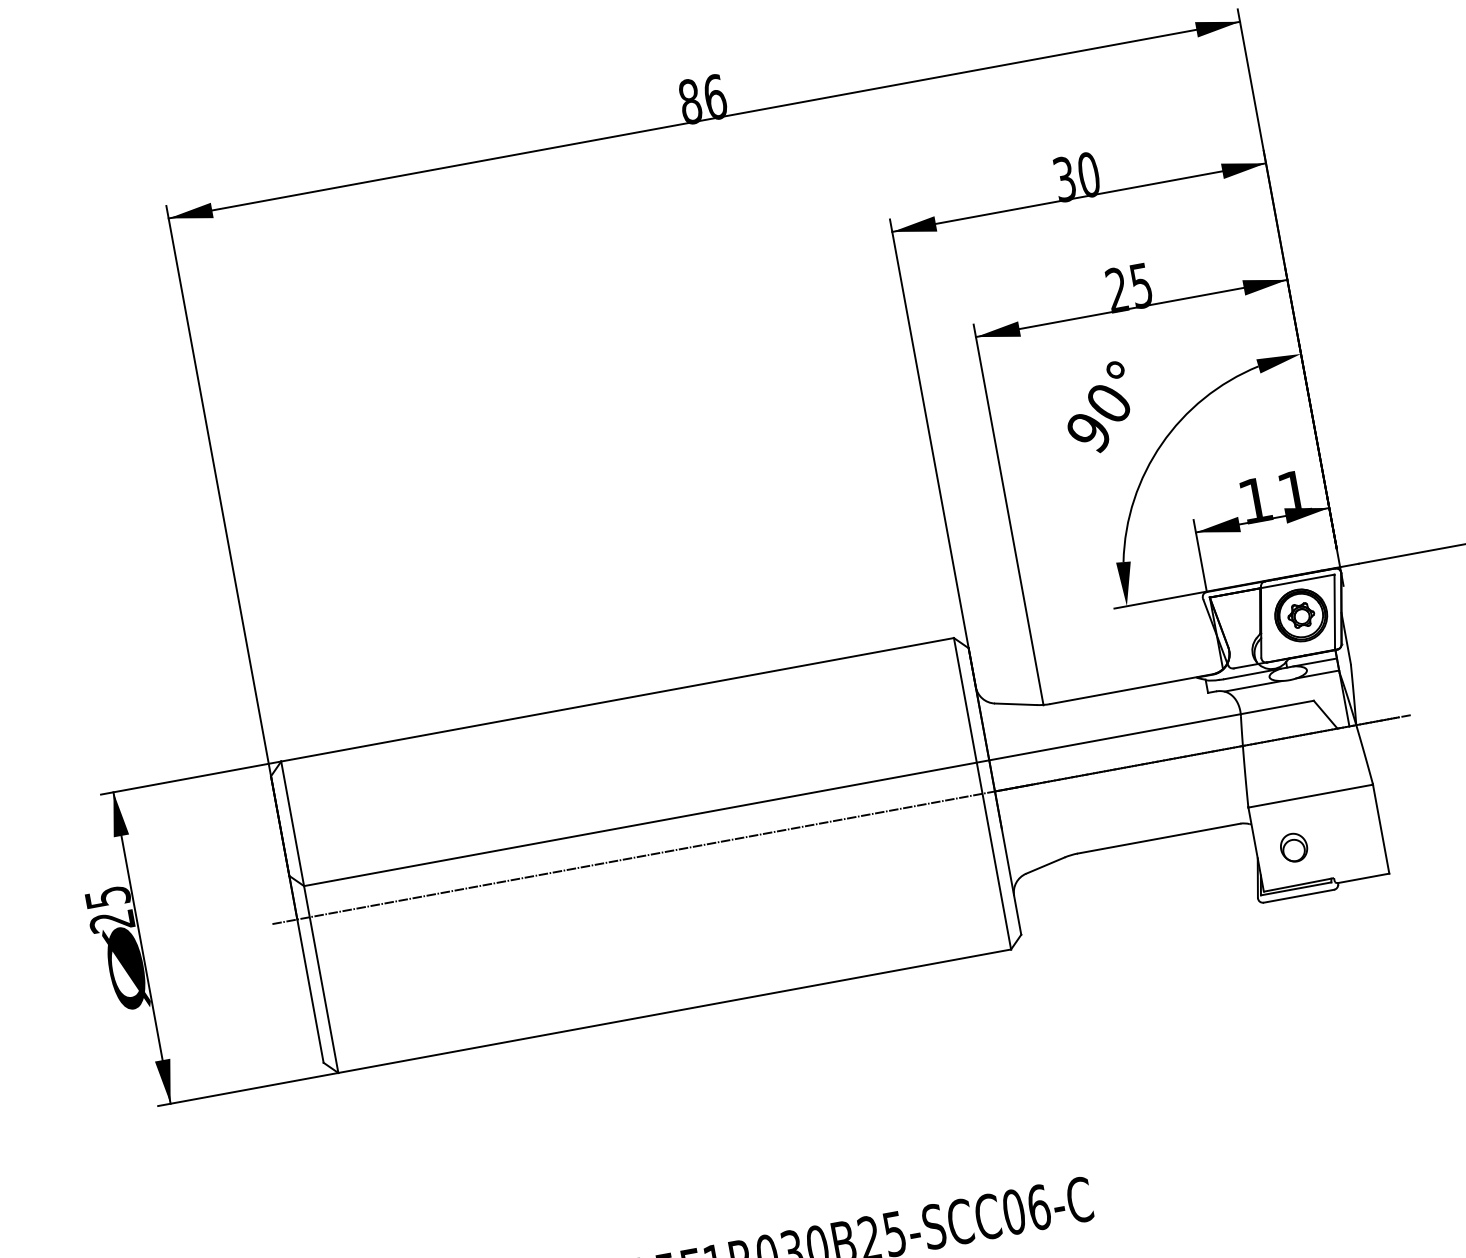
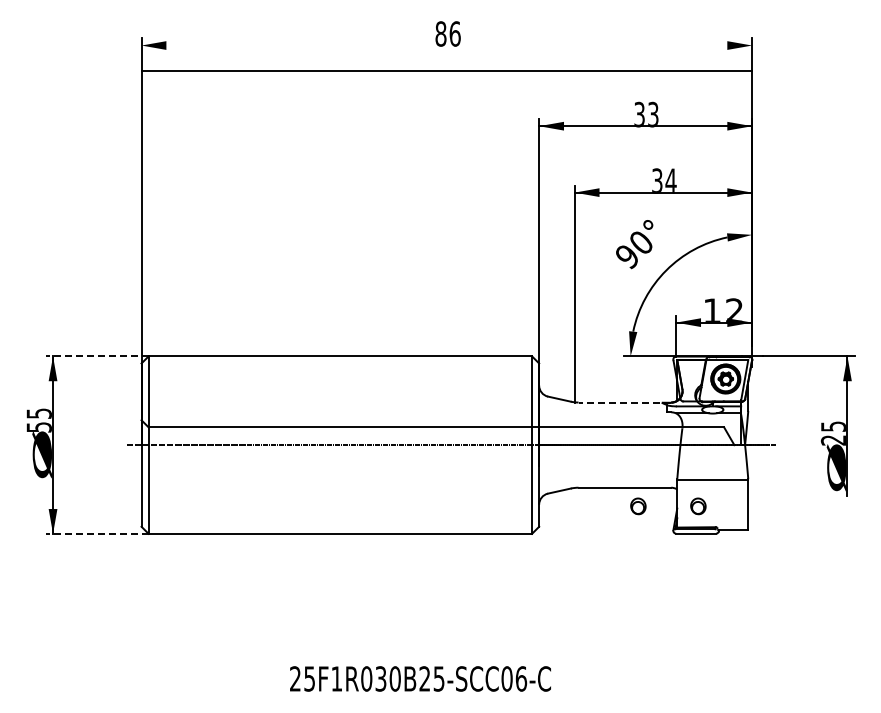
line: (703, 120) -> (446, 70), moved
text: (1089, 174) -> (653, 114), 30 -> 33
text: (1129, 285) -> (664, 179), 25 -> 34
text: (1294, 490) -> (734, 309), 11 -> 12
line: (1130, 689) -> (624, 402), solid -> dashed
line: (189, 778) -> (96, 356), solid -> dashed
part: (1189, 867) -> (638, 506), added
text: (110, 921) -> (38, 427), 25 -> 55
line: (246, 1089) -> (96, 533), solid -> dashed

